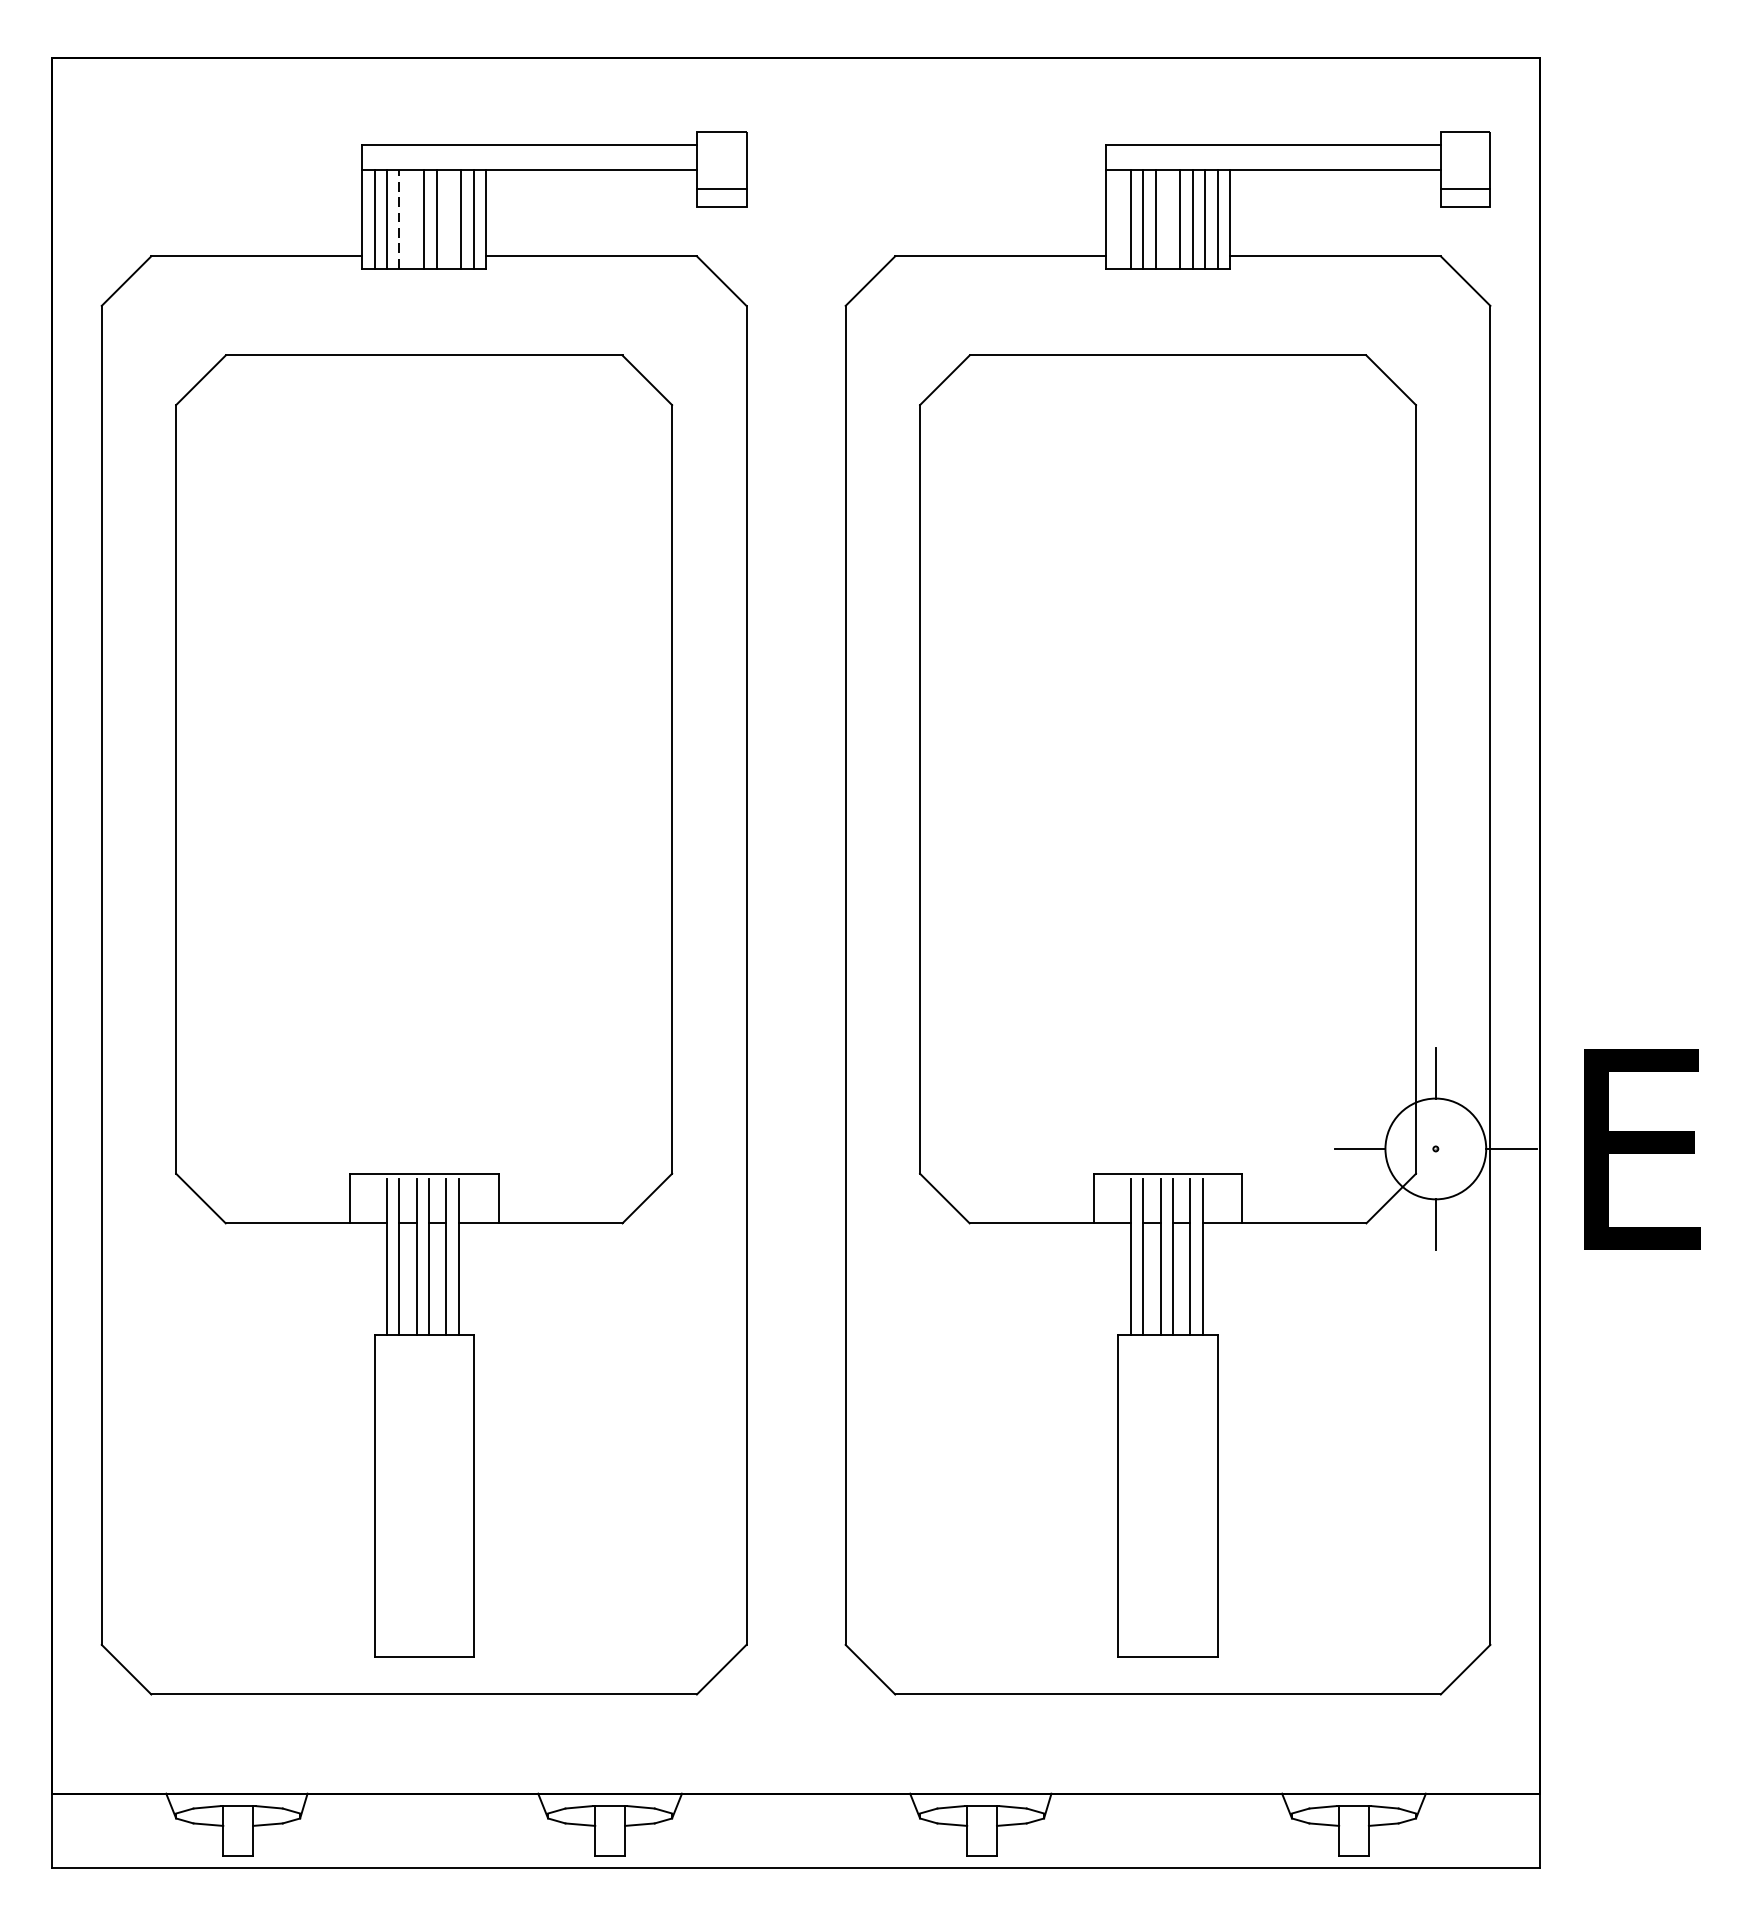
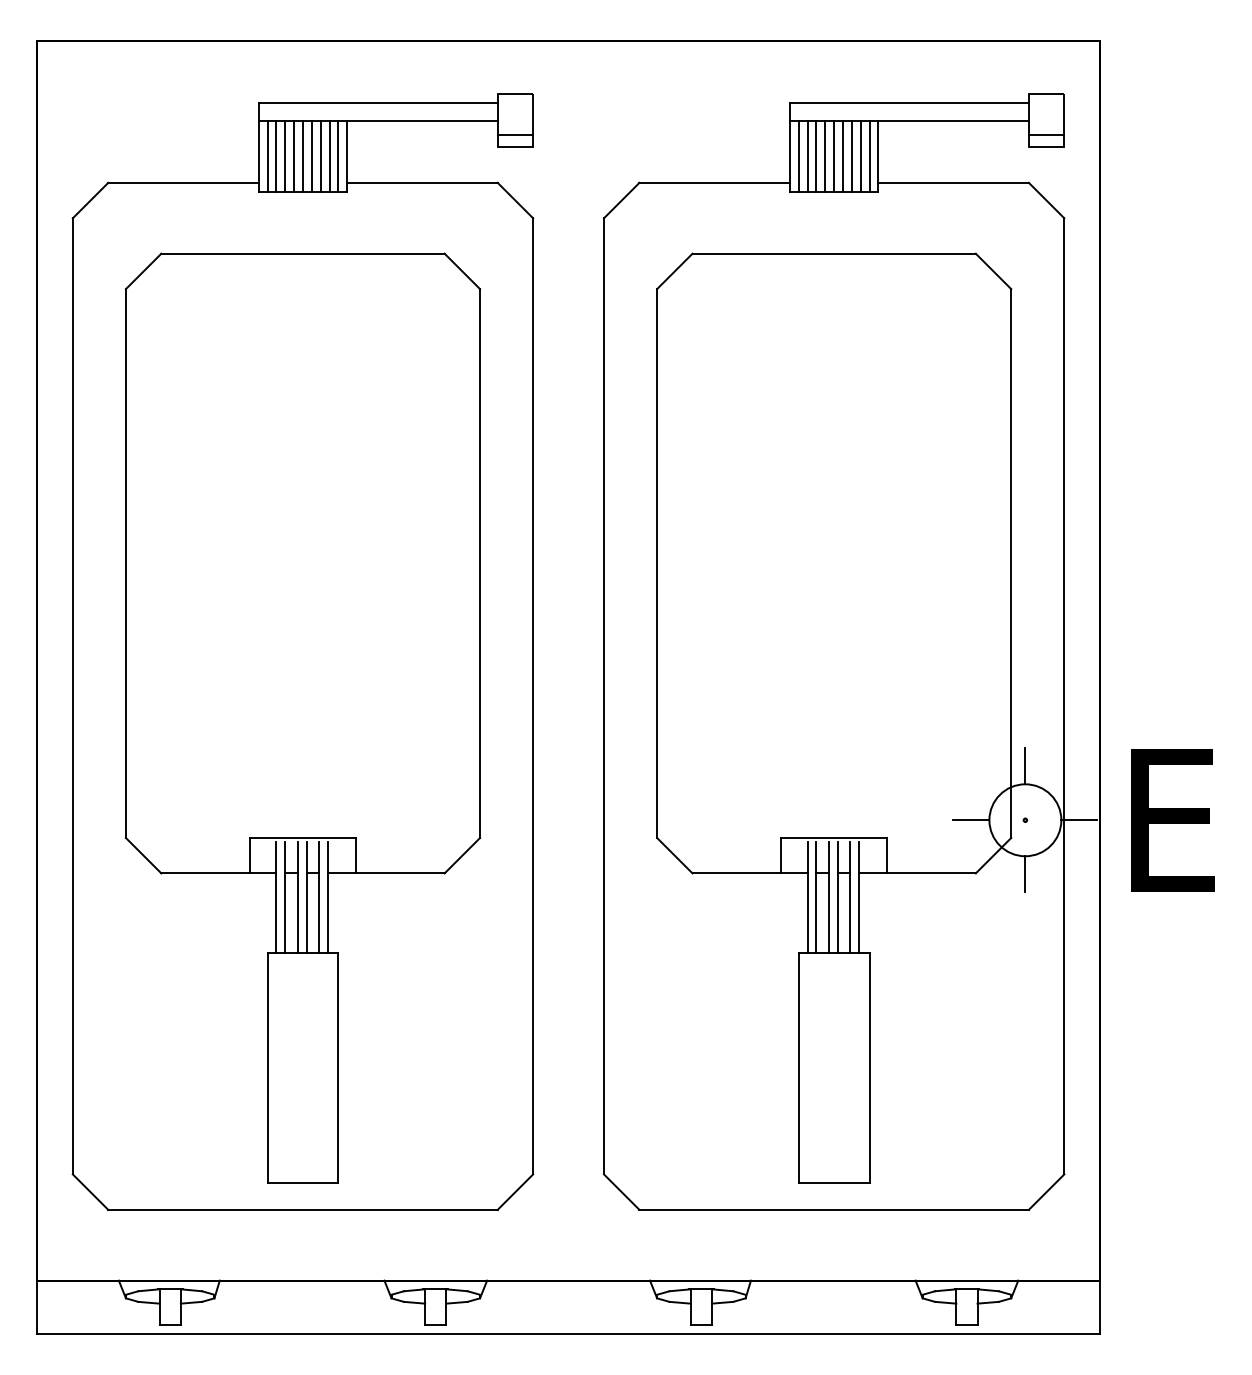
line: (399, 217) -> (285, 155), dashed -> solid
line: (412, 217) -> (294, 155), added
line: (448, 217) -> (320, 155), added
line: (1118, 217) -> (798, 155), added
line: (1168, 217) -> (834, 155), added

